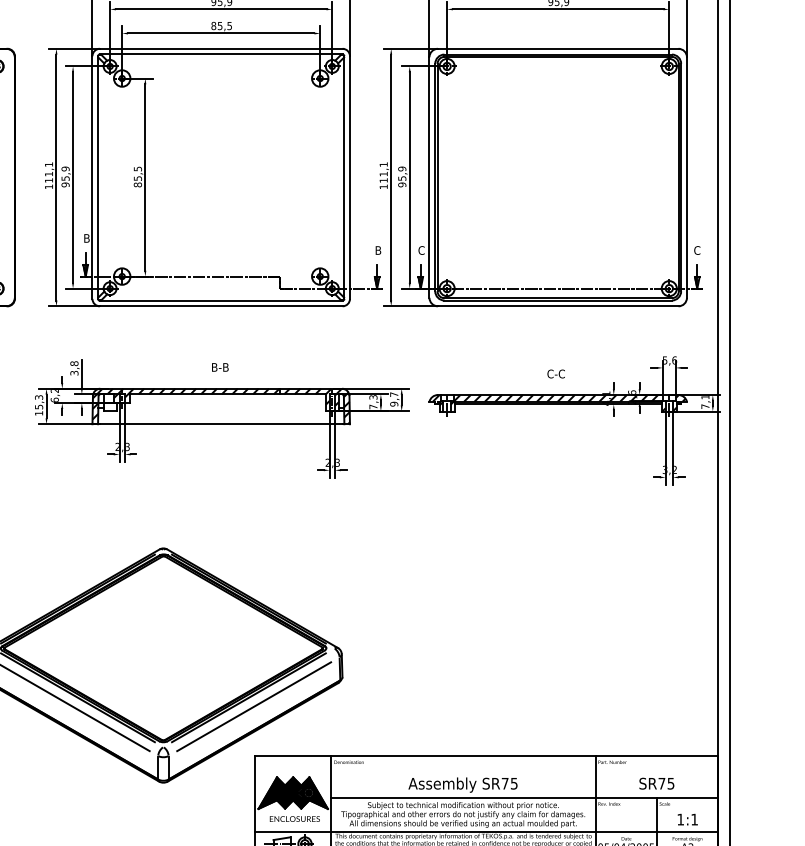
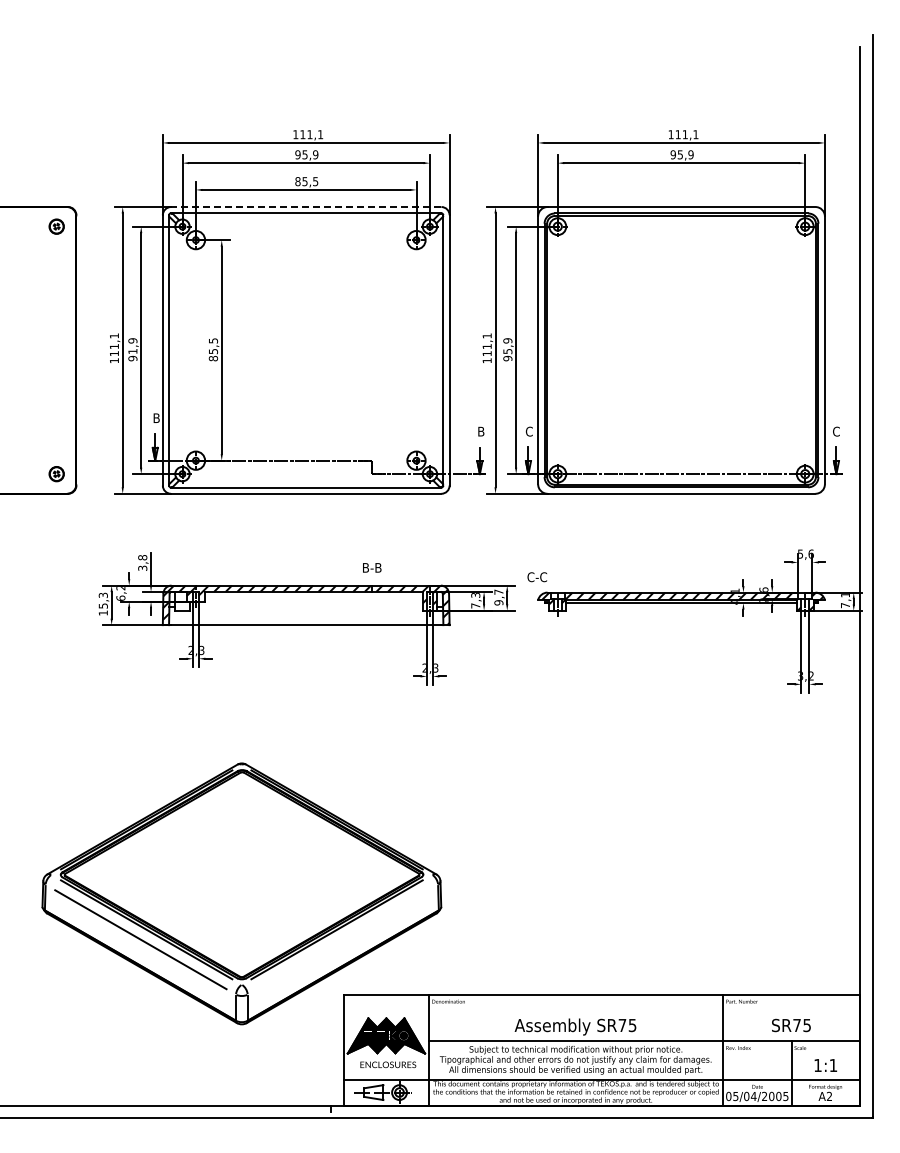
line: (220, 49) -> (305, 207), solid -> dashed
text: (65, 178) -> (132, 351), 95,9 -> 91,9
text: (220, 367) -> (372, 567), moved
text: (556, 374) -> (537, 577), moved
line: (253, 706) -> (342, 939), removed

